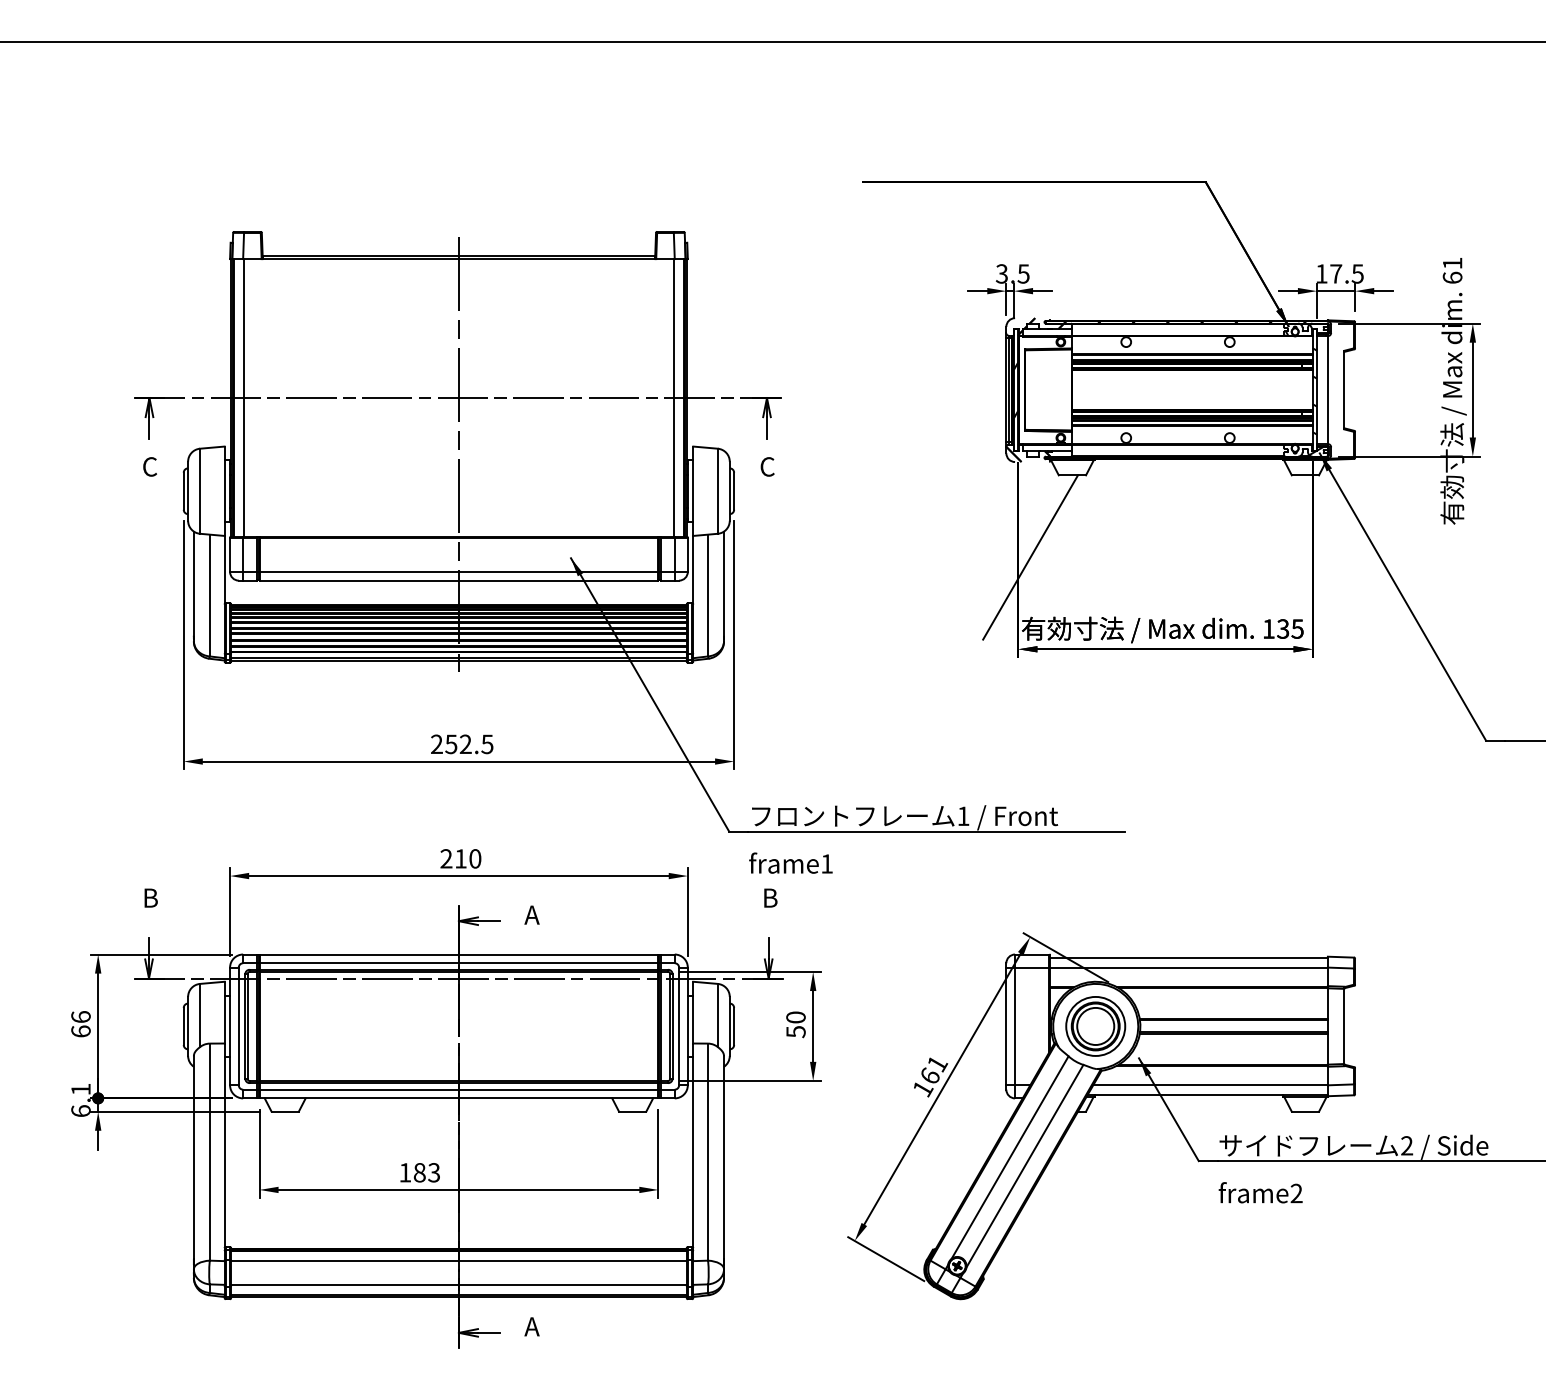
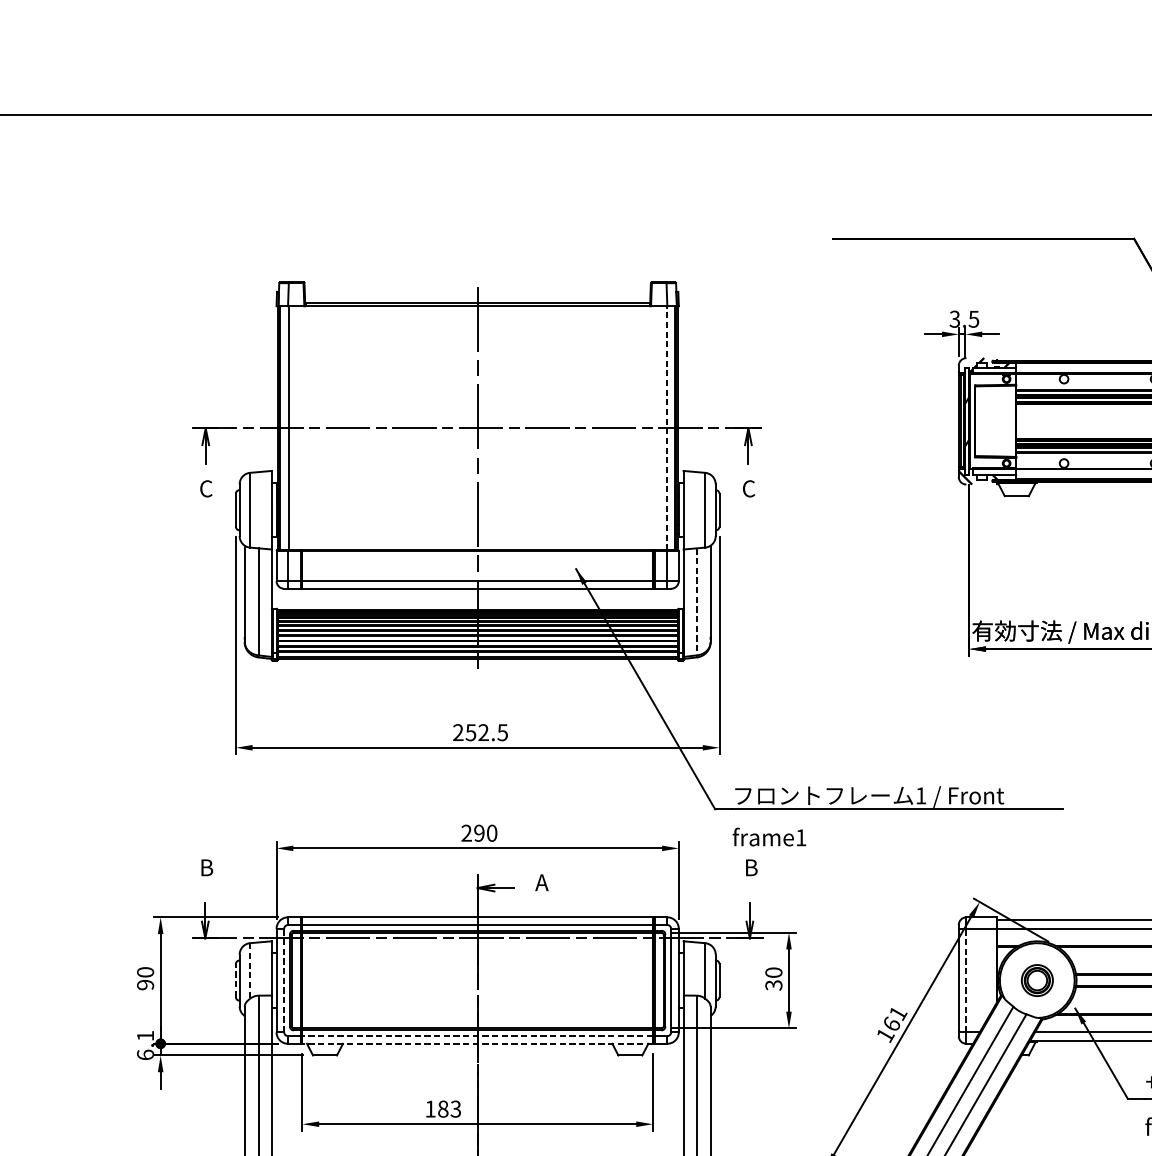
line: (674, 398) -> (667, 428), solid -> dashed
line: (1030, 557) -> (979, 568), removed
line: (708, 595) -> (696, 601), solid -> dashed
text: (460, 858) -> (479, 832), 210 -> 290
line: (200, 1015) -> (250, 970), solid -> dashed
text: (80, 1024) -> (145, 978), 66 -> 90
line: (183, 1026) -> (235, 980), solid -> dashed
line: (238, 1026) -> (283, 980), solid -> dashed
line: (1015, 1026) -> (966, 980), solid -> dashed
part: (1095, 1026) -> (1037, 980), size x0.6
text: (795, 1031) -> (773, 984), 50 -> 30
line: (458, 1089) -> (477, 1035), solid -> dashed
line: (458, 1098) -> (477, 1043), solid -> dashed

